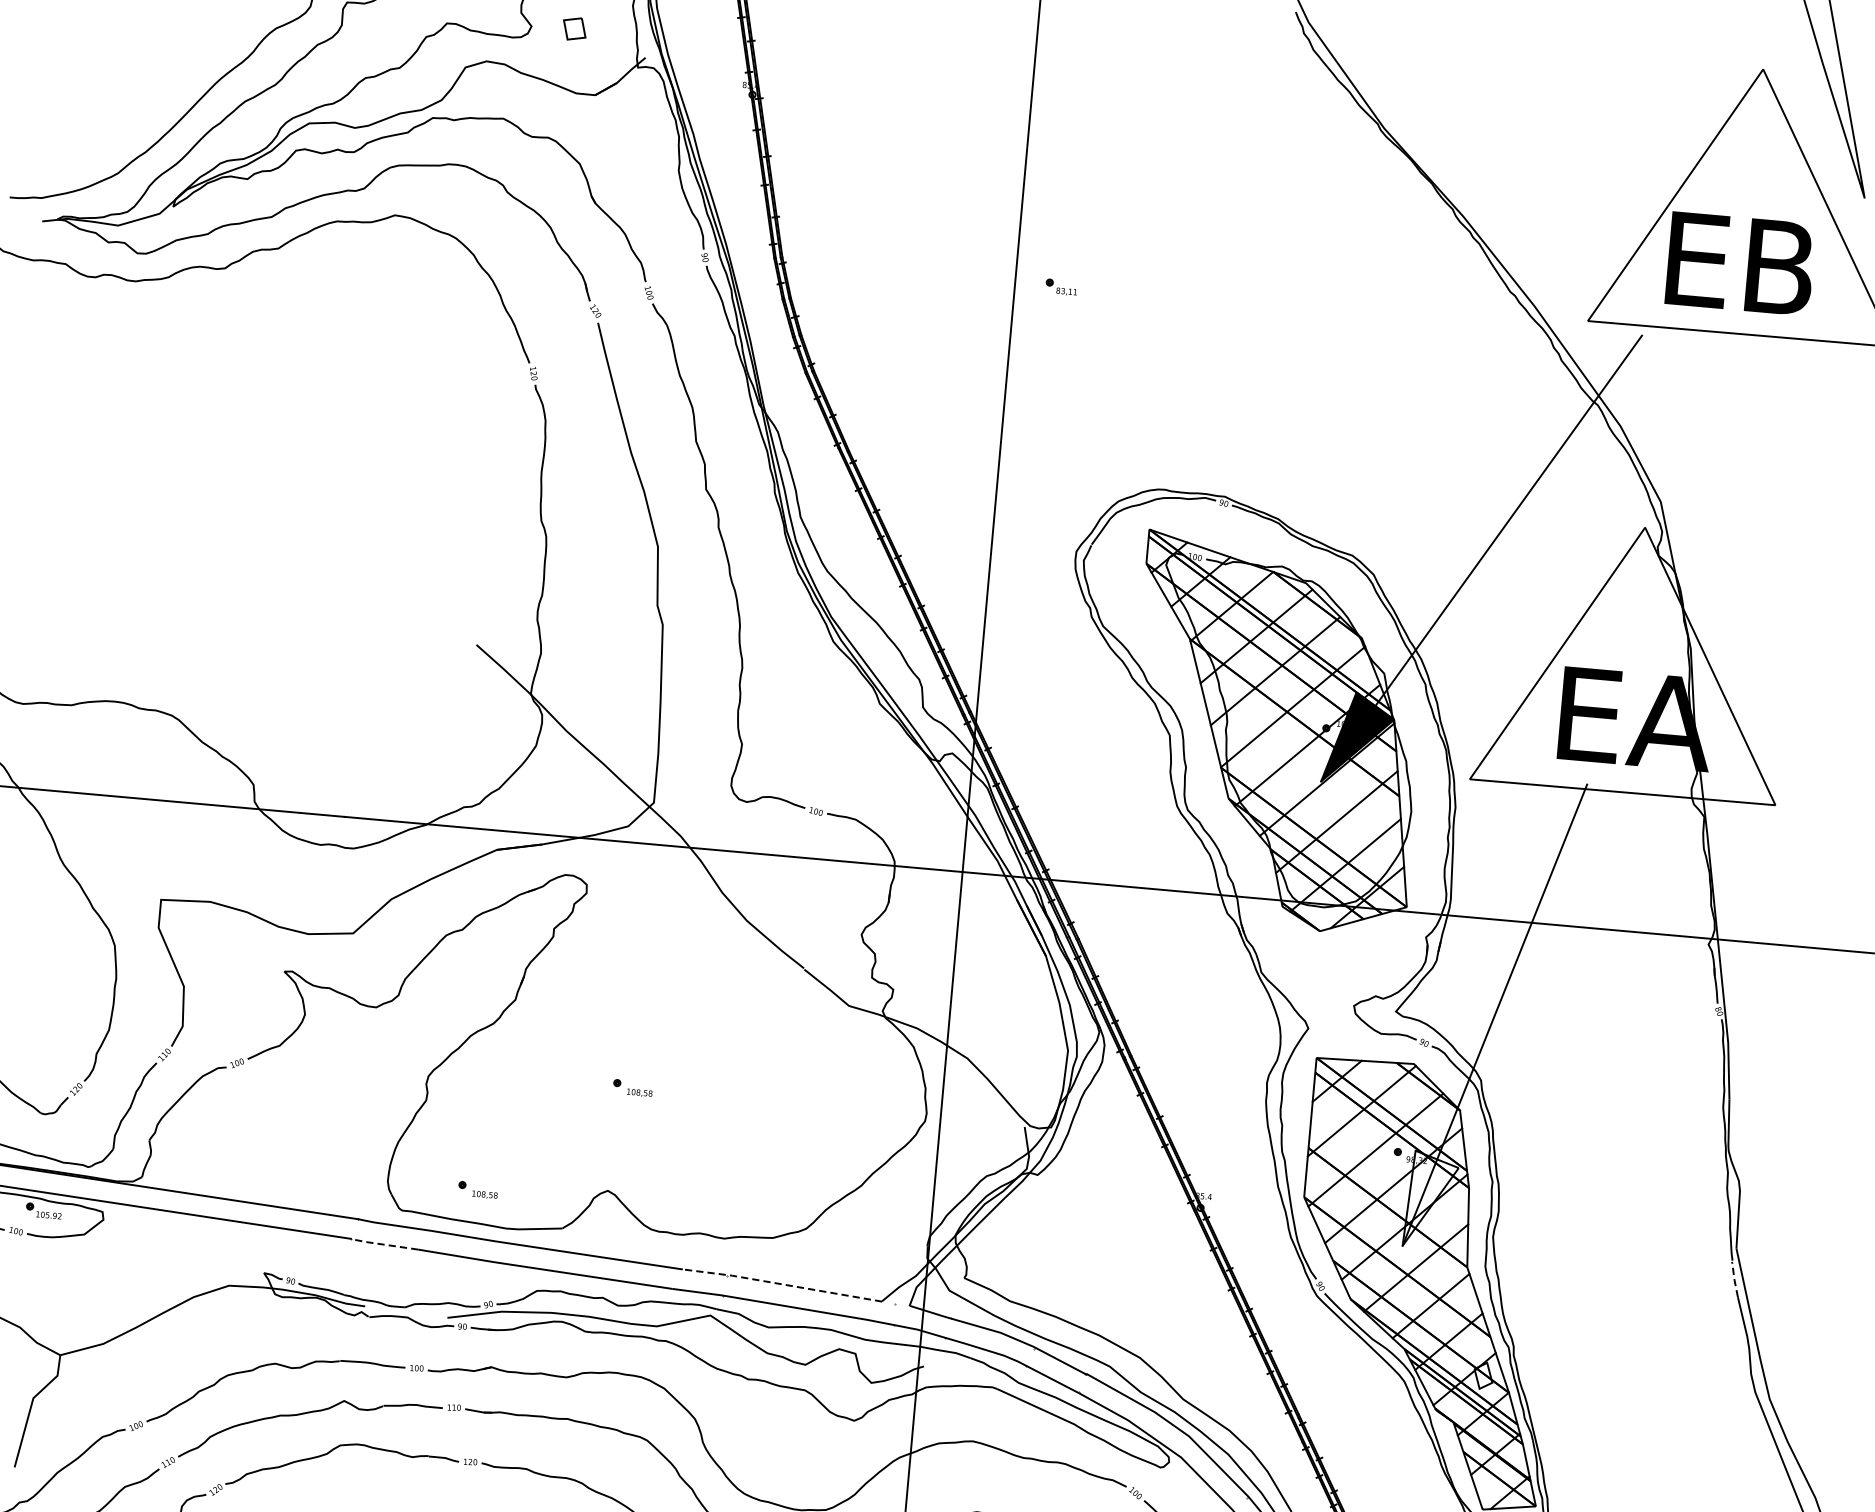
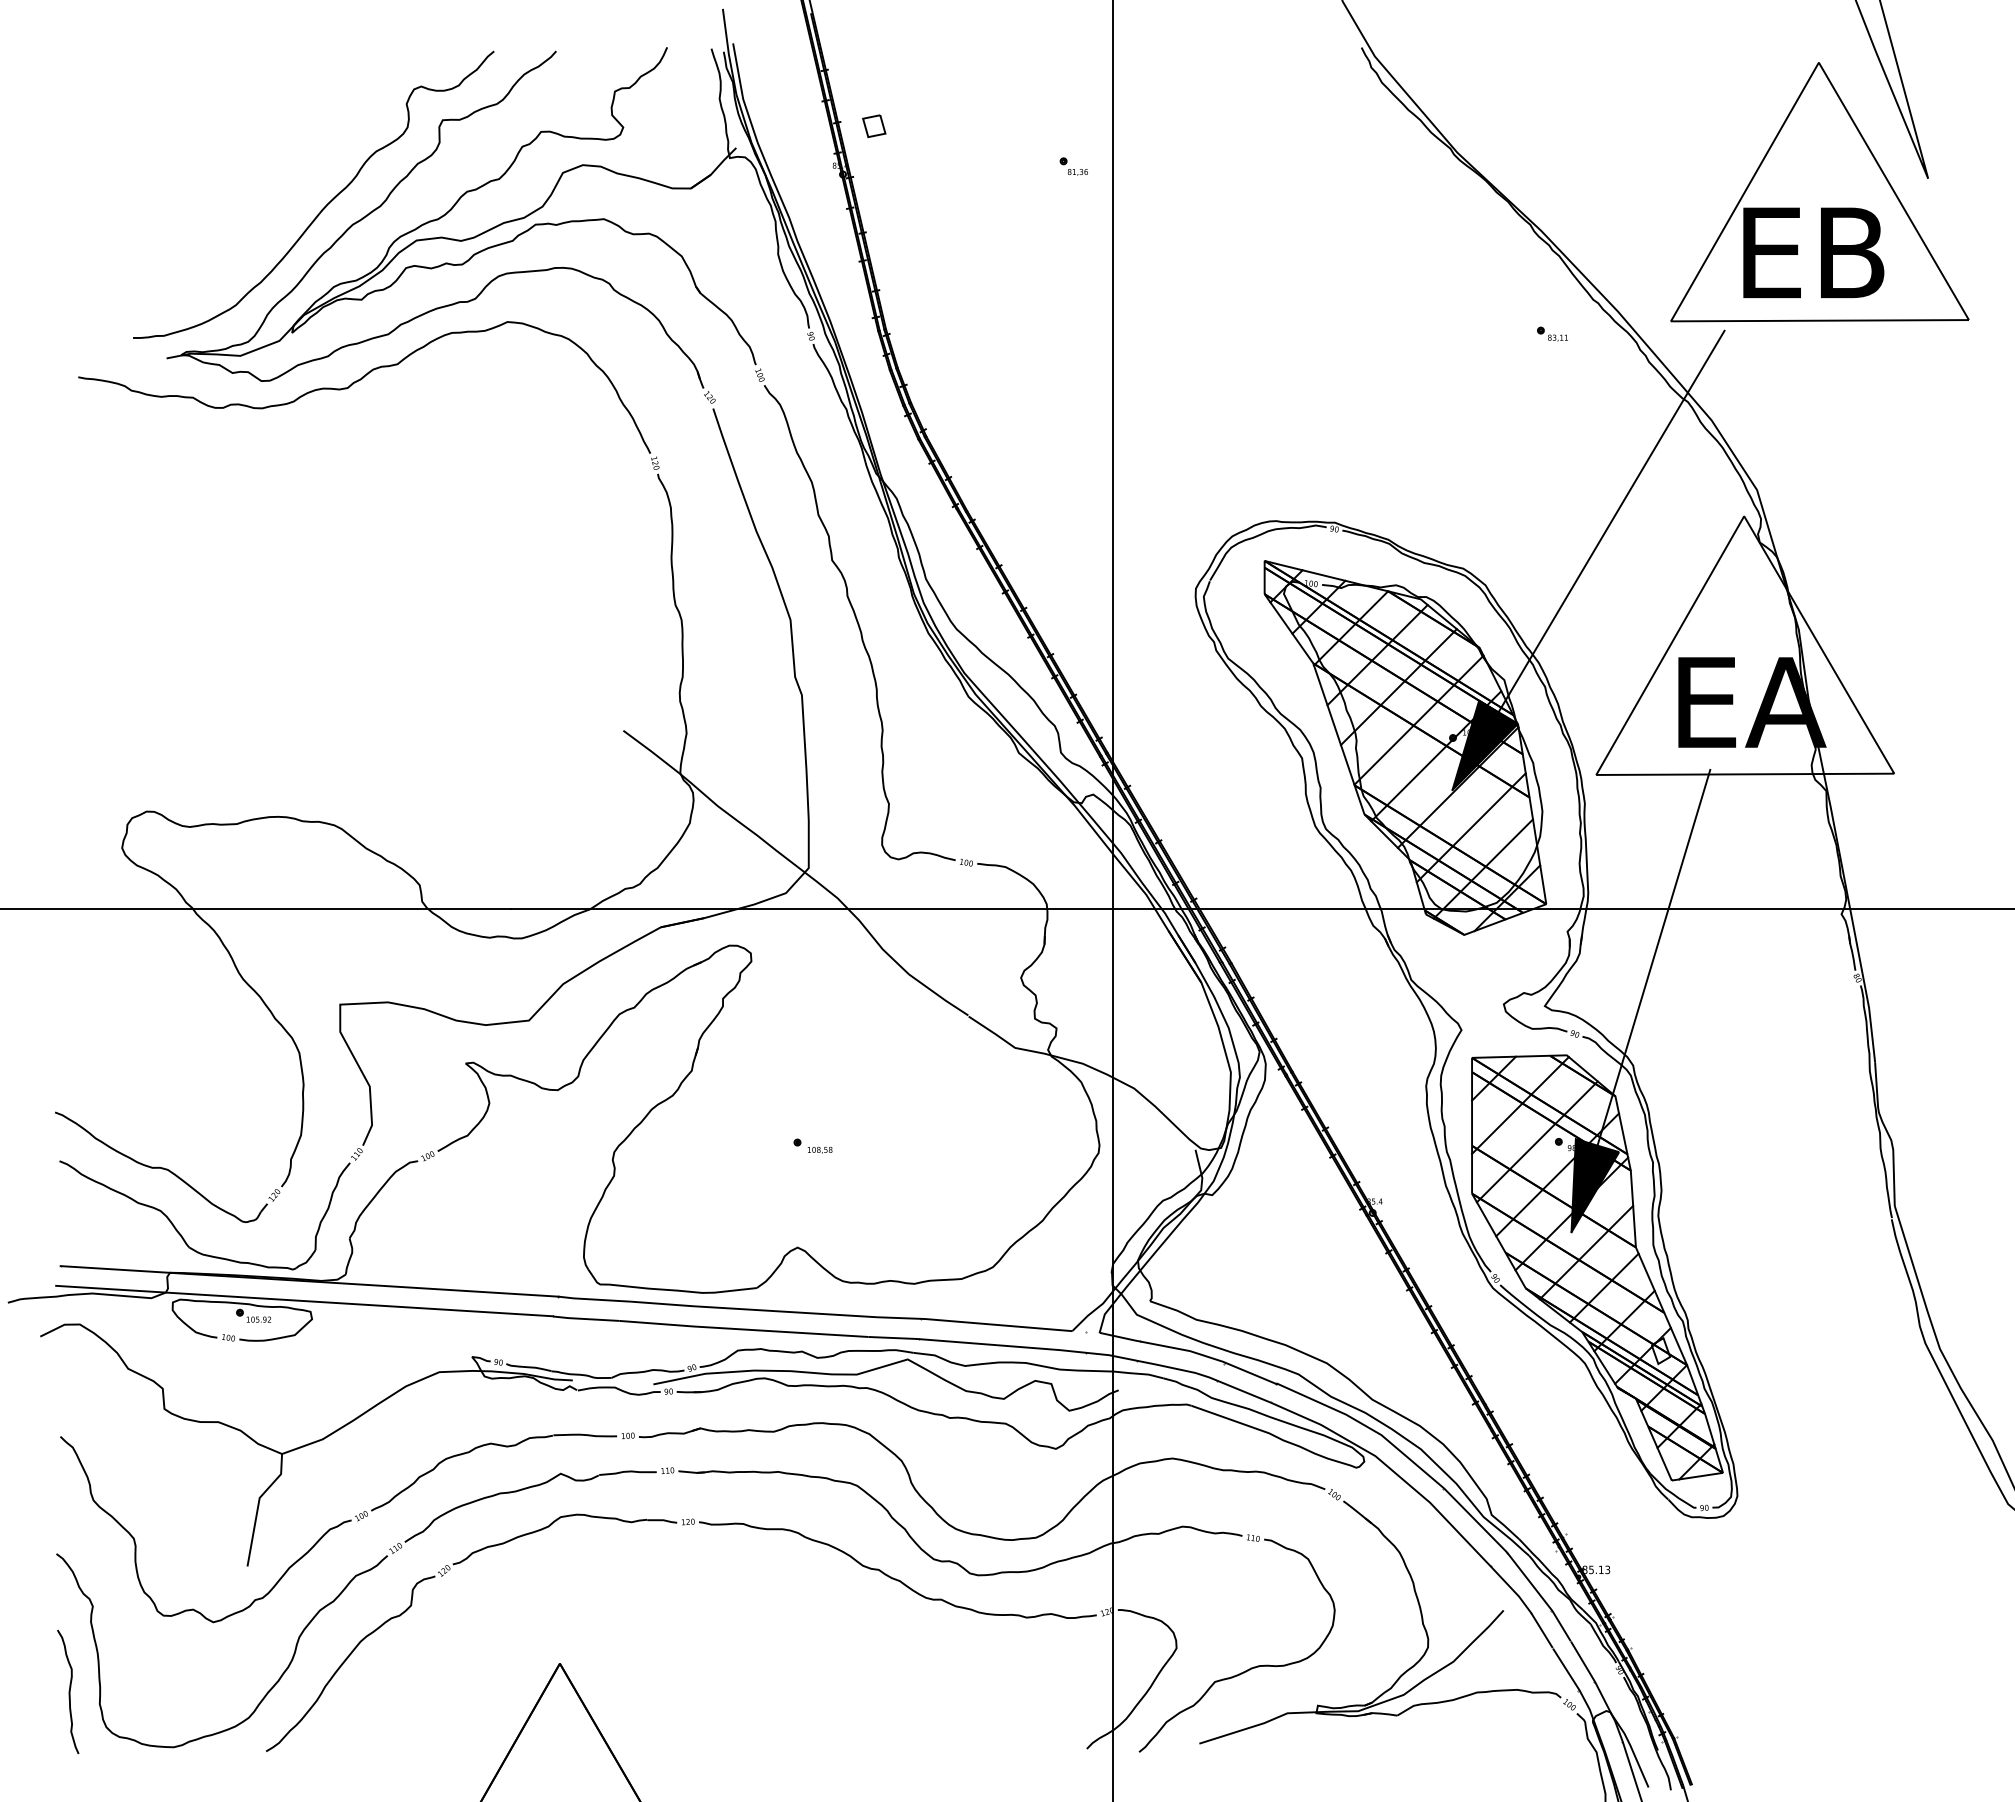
part: (575, 28) -> (874, 125), moved
part: (989, 107) -> (1073, 166), added
part: (1061, 286) -> (1552, 333), moved
part: (477, 1189) -> (671, 1257), removed
fill: (1431, 1200) -> (1595, 1185), added
line: (383, 1245) -> (585, 1319), dashed -> solid
line: (1734, 1279) -> (1895, 1236), dashed -> solid
line: (782, 1284) -> (974, 1323), dashed -> solid

